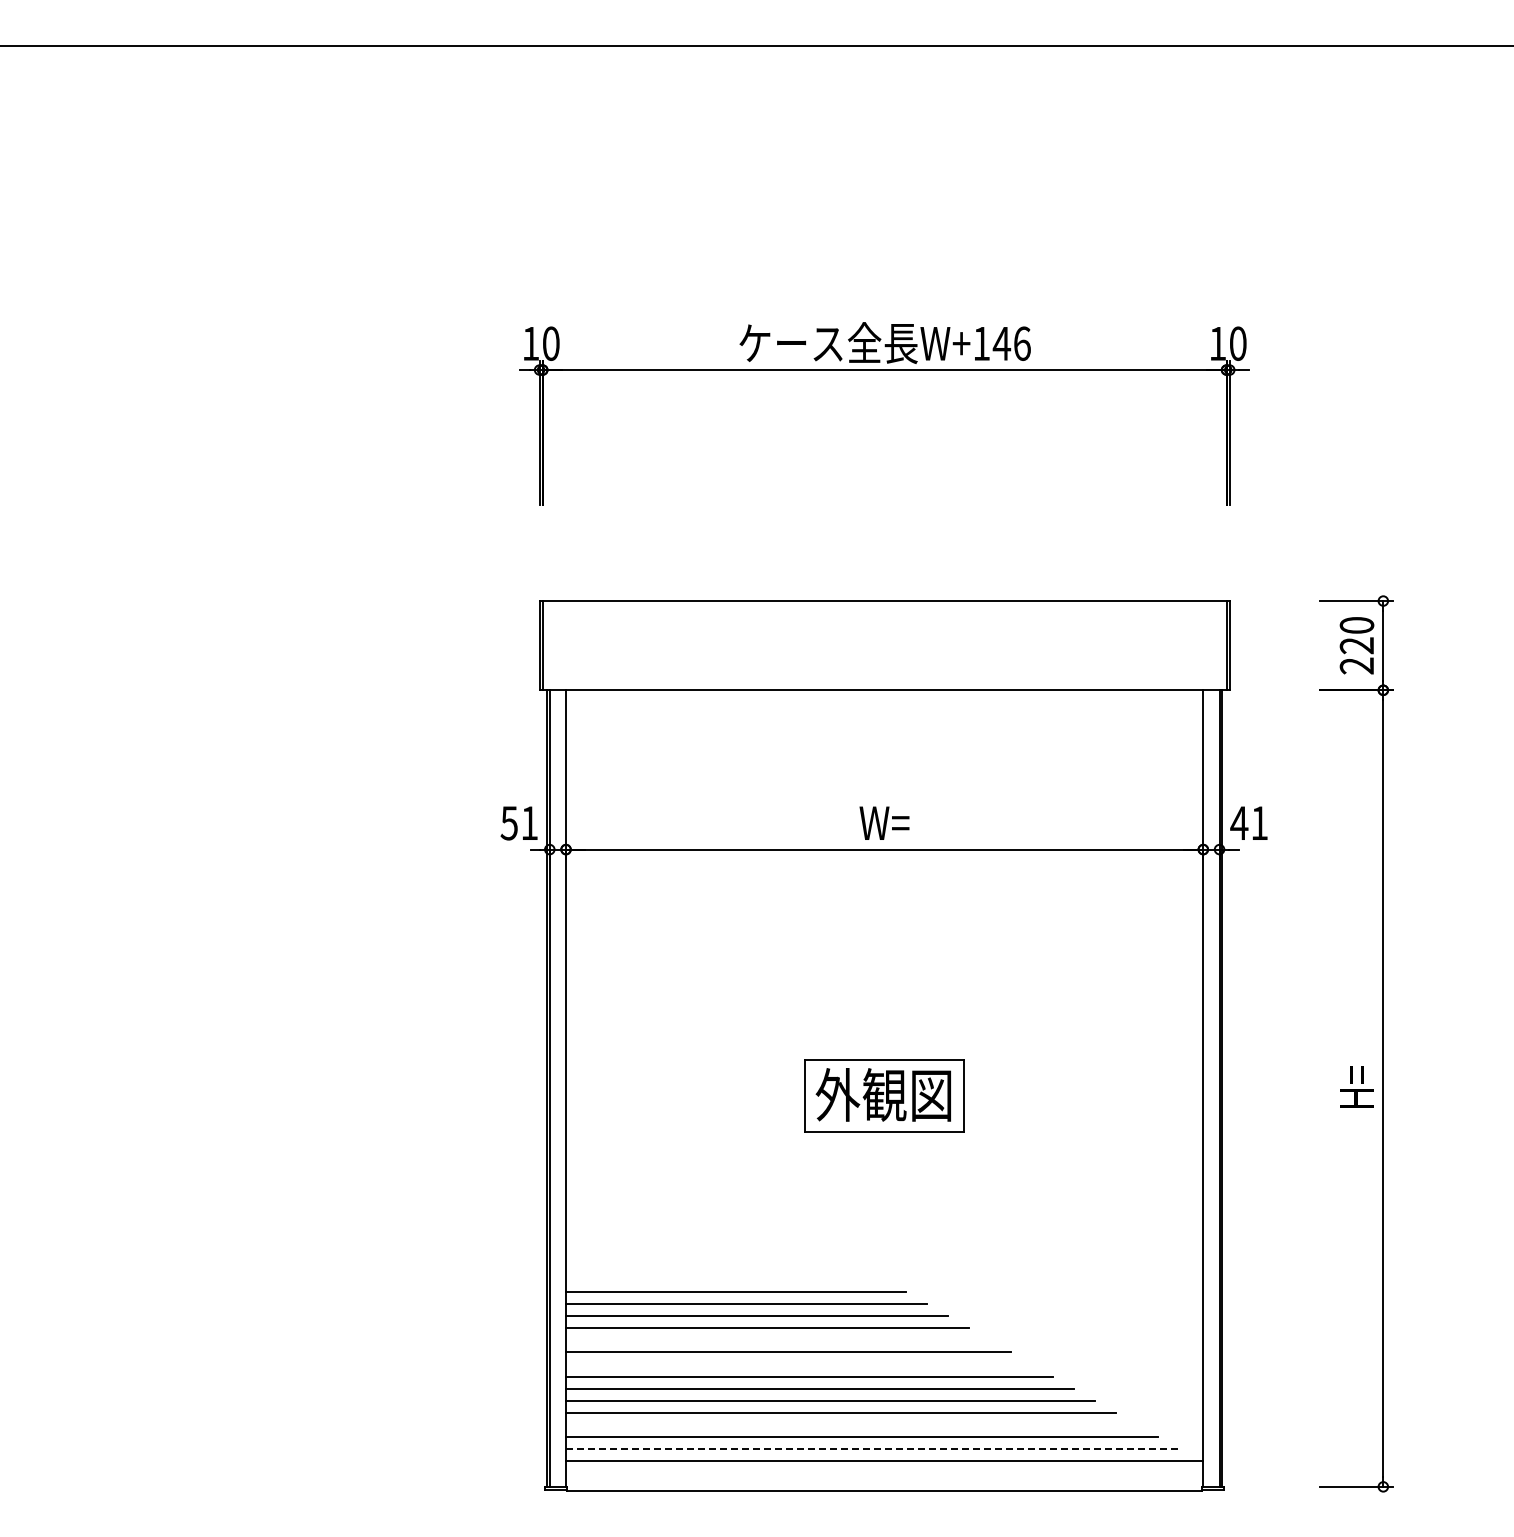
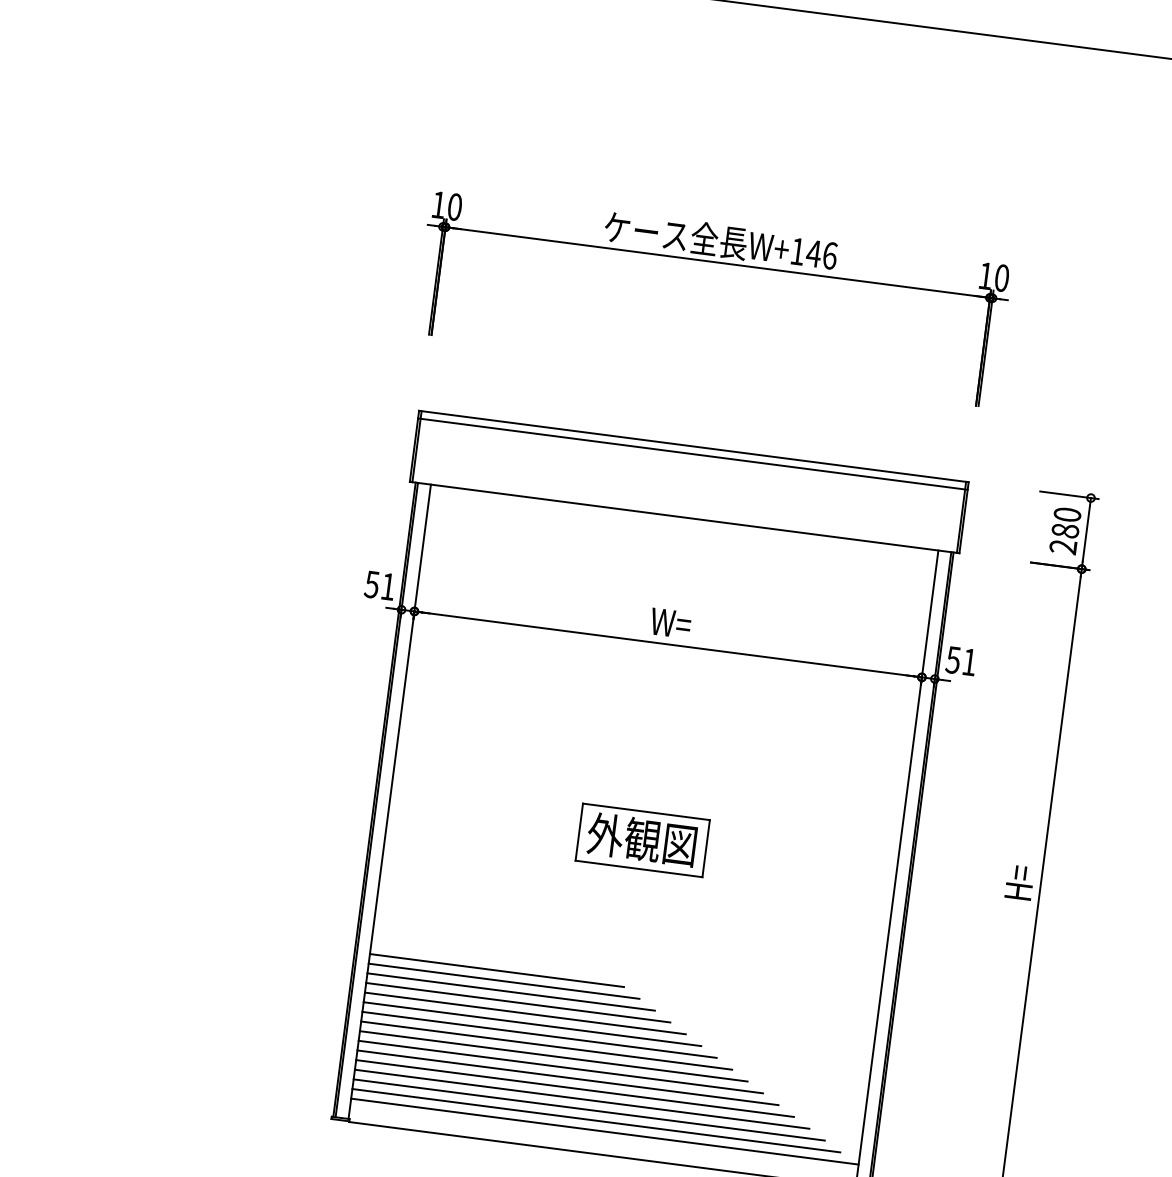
line: (884, 610) -> (692, 454), added
text: (1356, 645) -> (1065, 530), 220 -> 280
text: (1239, 823) -> (953, 660), 41 -> 51
line: (725, 1279) -> (496, 970), added
line: (777, 1340) -> (532, 1024), added
line: (798, 1364) -> (546, 1045), added
line: (851, 1425) -> (582, 1099), added
line: (872, 1449) -> (596, 1120), dashed -> solid

